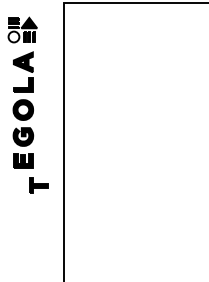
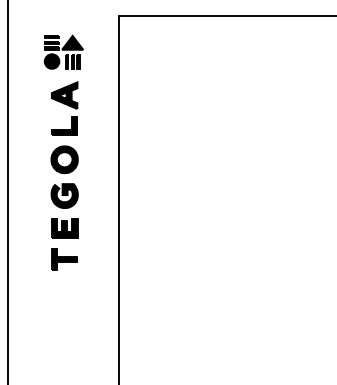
fill: (13, 36) -> (51, 61), added
part: (38, 185) -> (64, 259), moved

